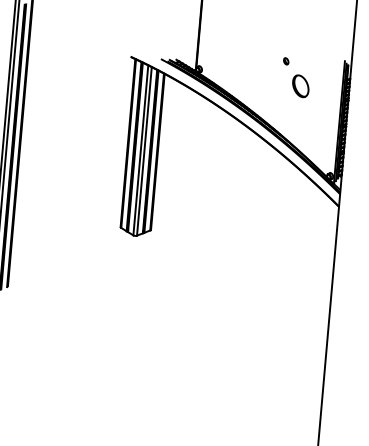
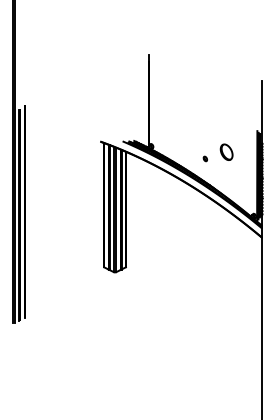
part: (285, 60) -> (204, 158), moved

